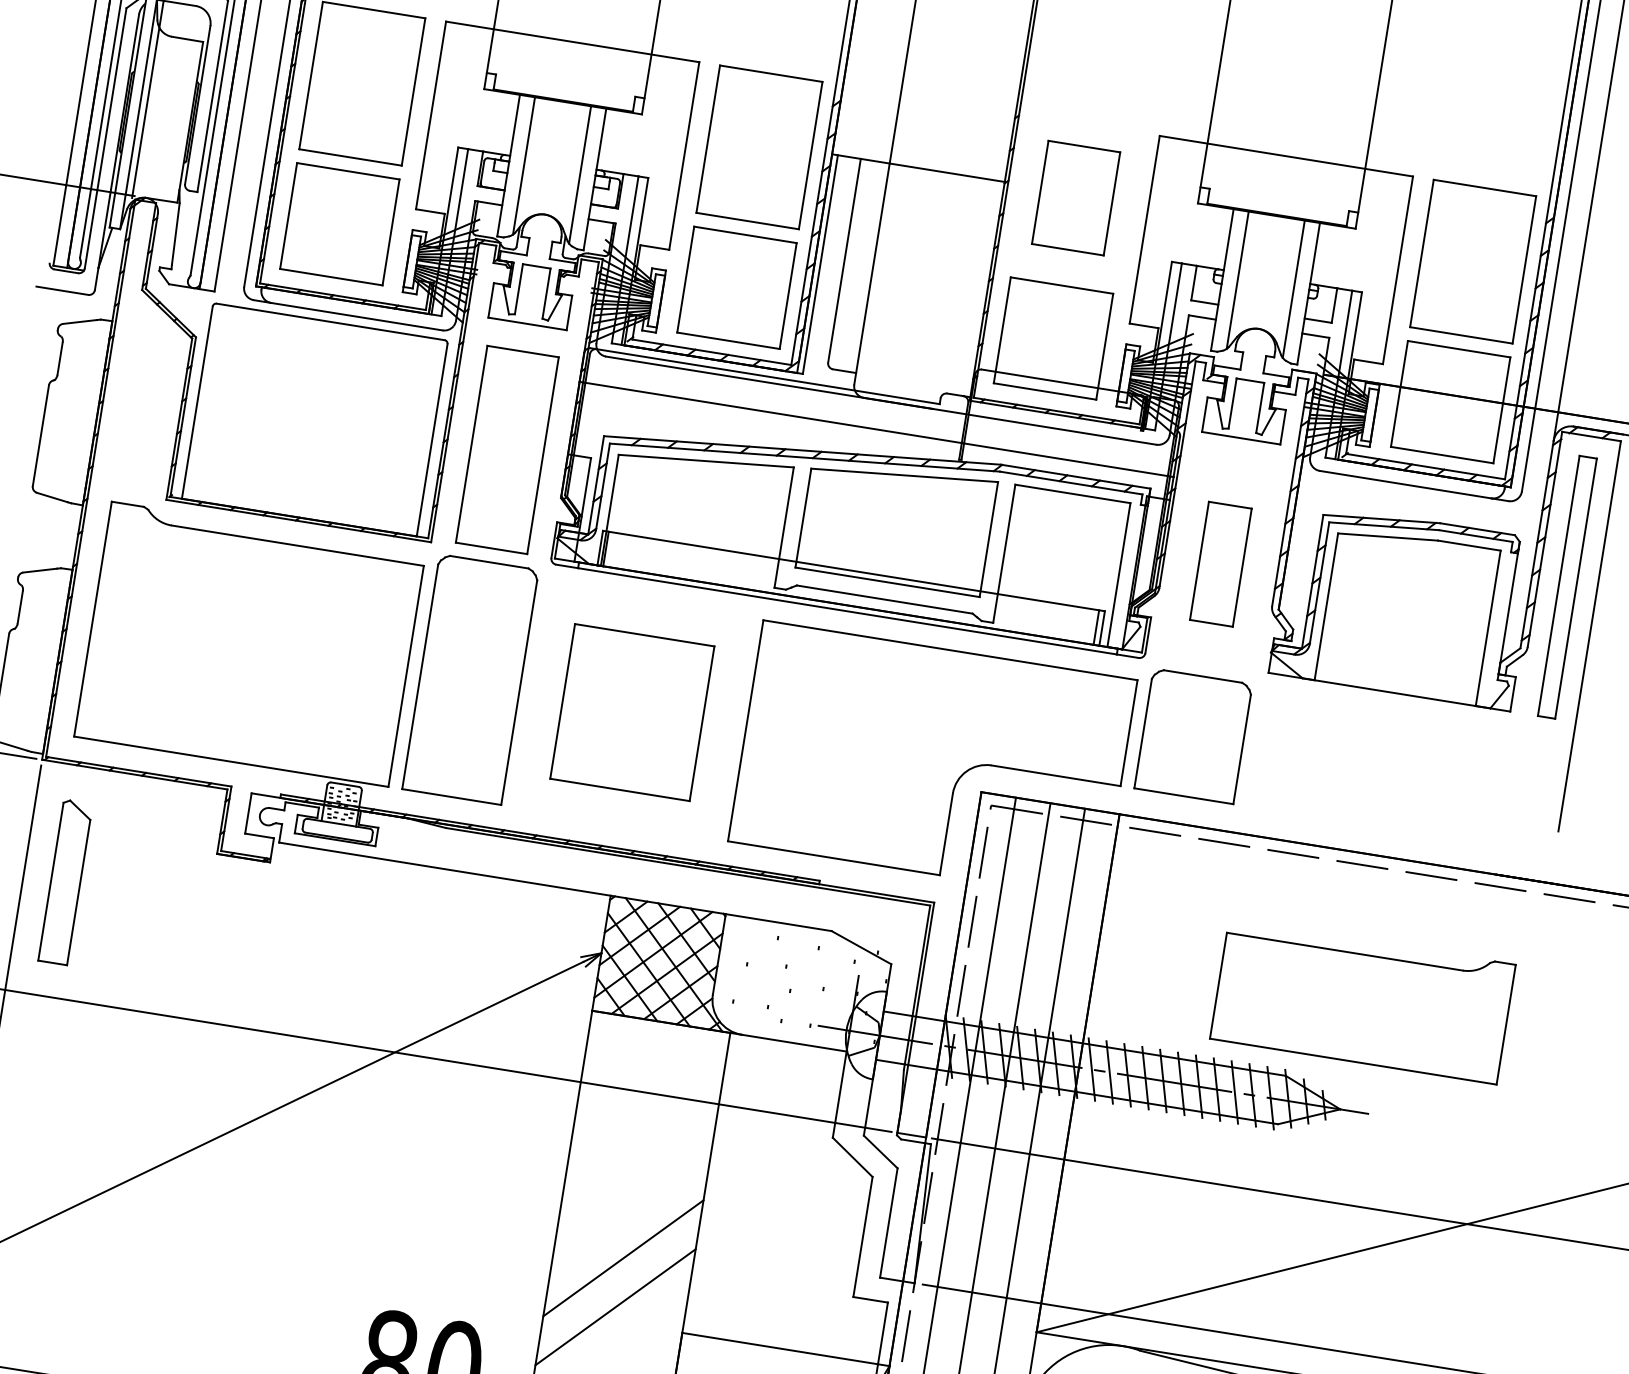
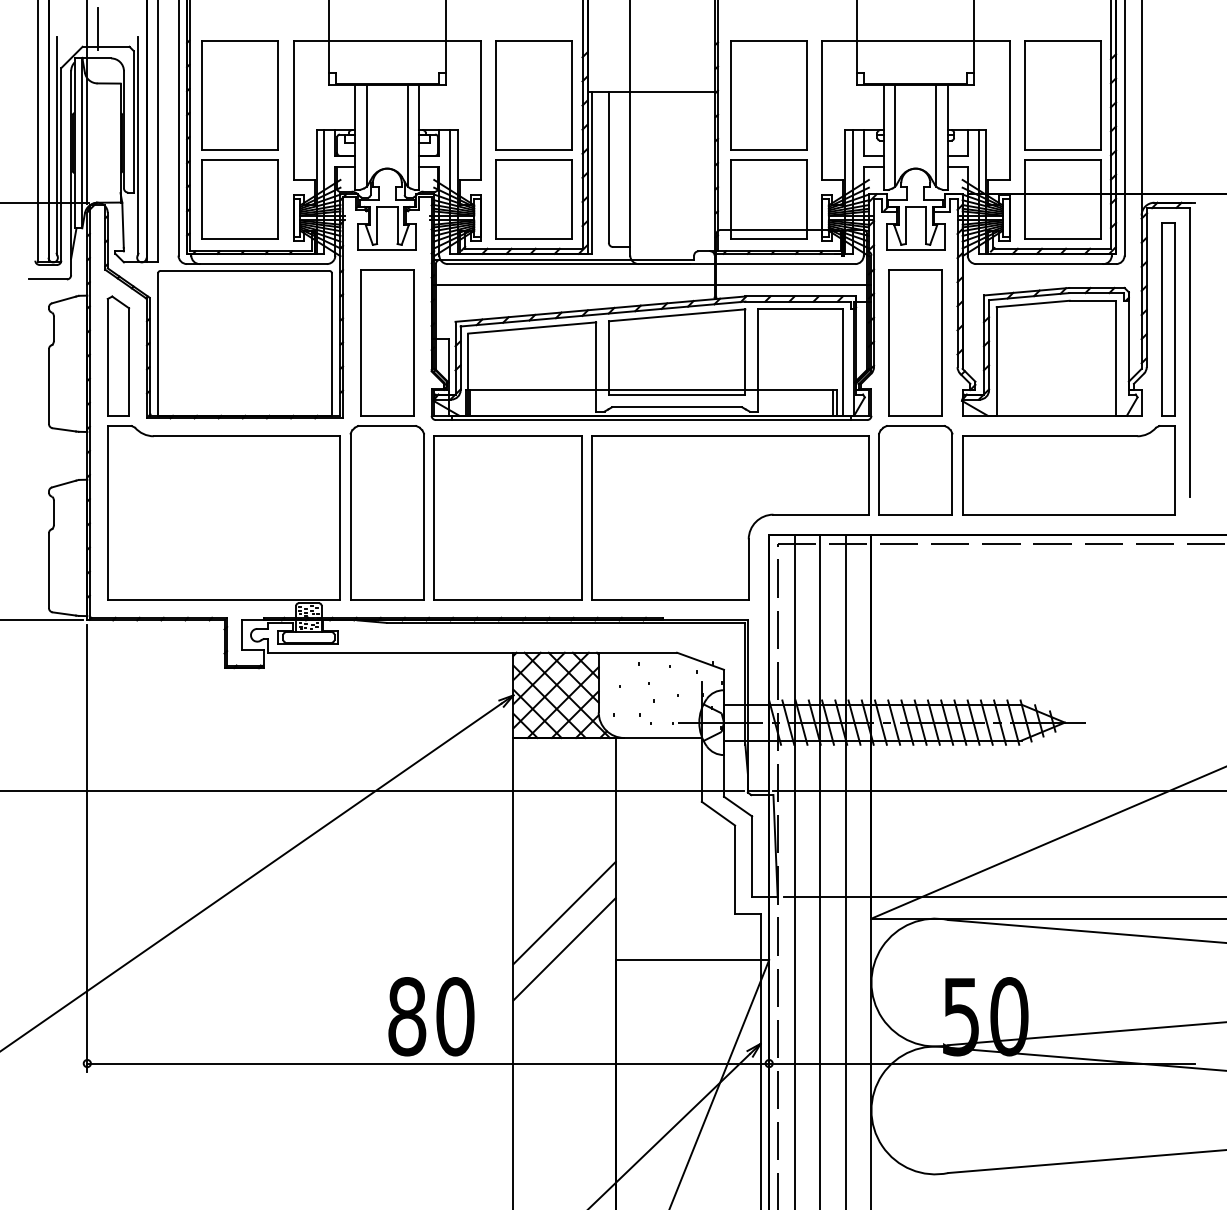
part: (1075, 198) -> (768, 95), size x1.43
part: (1220, 563) -> (915, 342), size x1.67
part: (631, 711) -> (507, 517), size x1.43
part: (65, 881) -> (118, 355), moved
part: (1362, 1001) -> (1068, 470), moved

